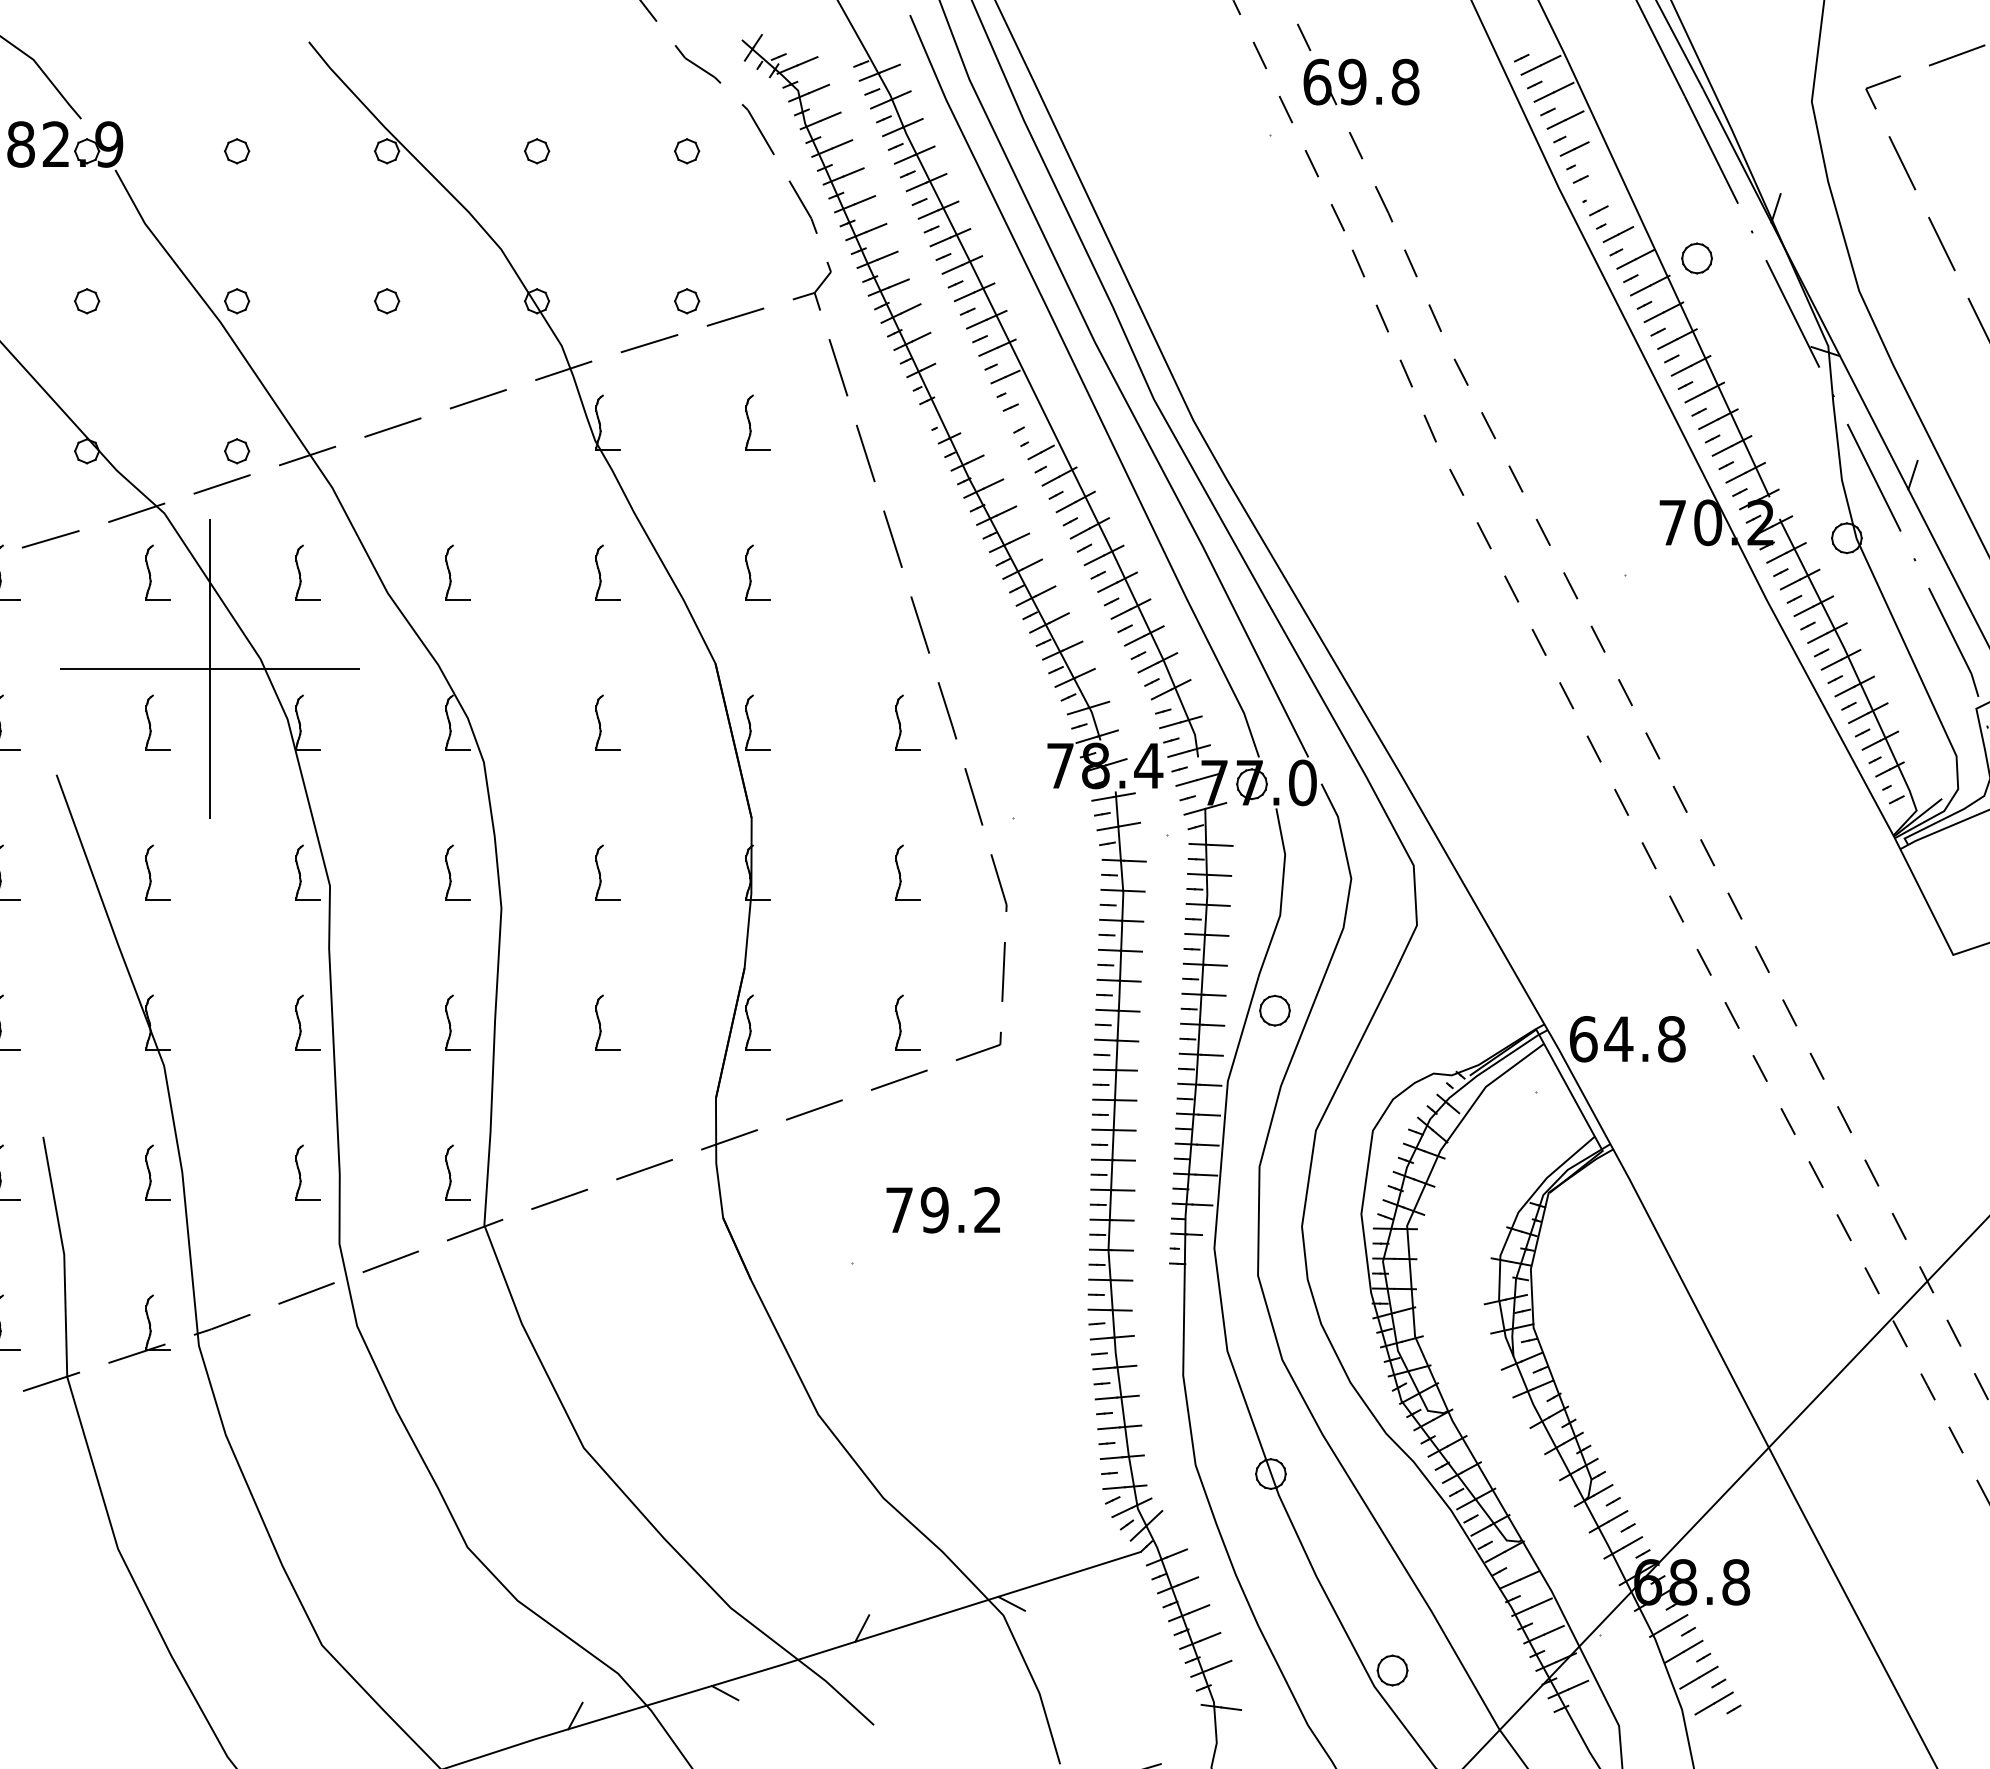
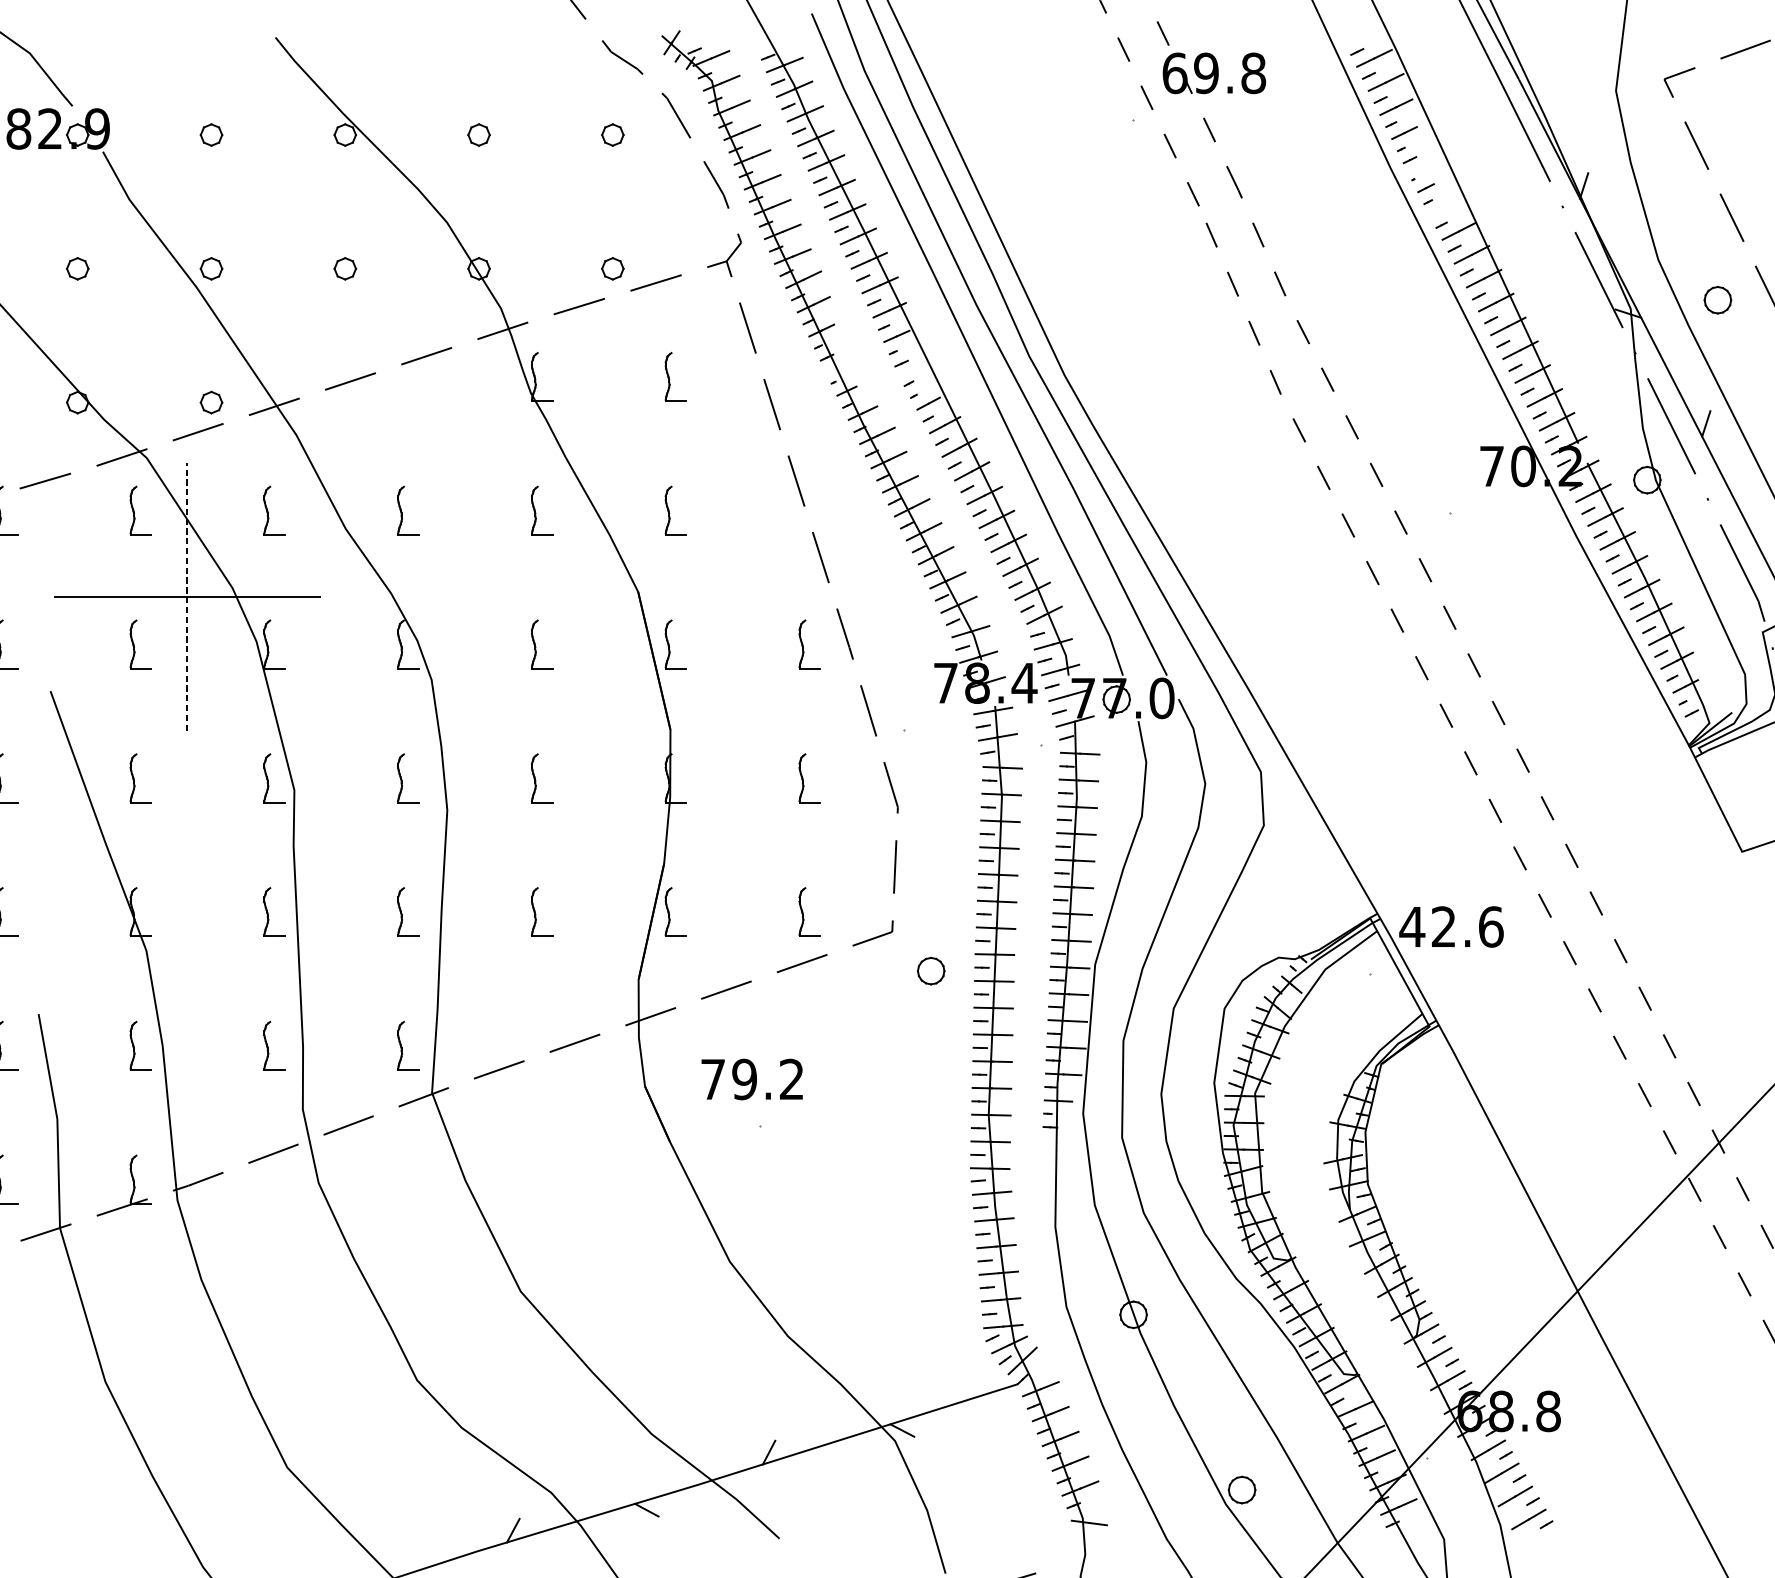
line: (1618, 234) -> (1443, 209), removed
part: (1696, 258) -> (1717, 300), moved
line: (210, 669) -> (187, 597), solid -> dashed
part: (1274, 1010) -> (930, 970), moved
text: (1627, 1039) -> (1451, 927), 64.8 -> 42.6
text: (942, 1210) -> (751, 1079), moved

